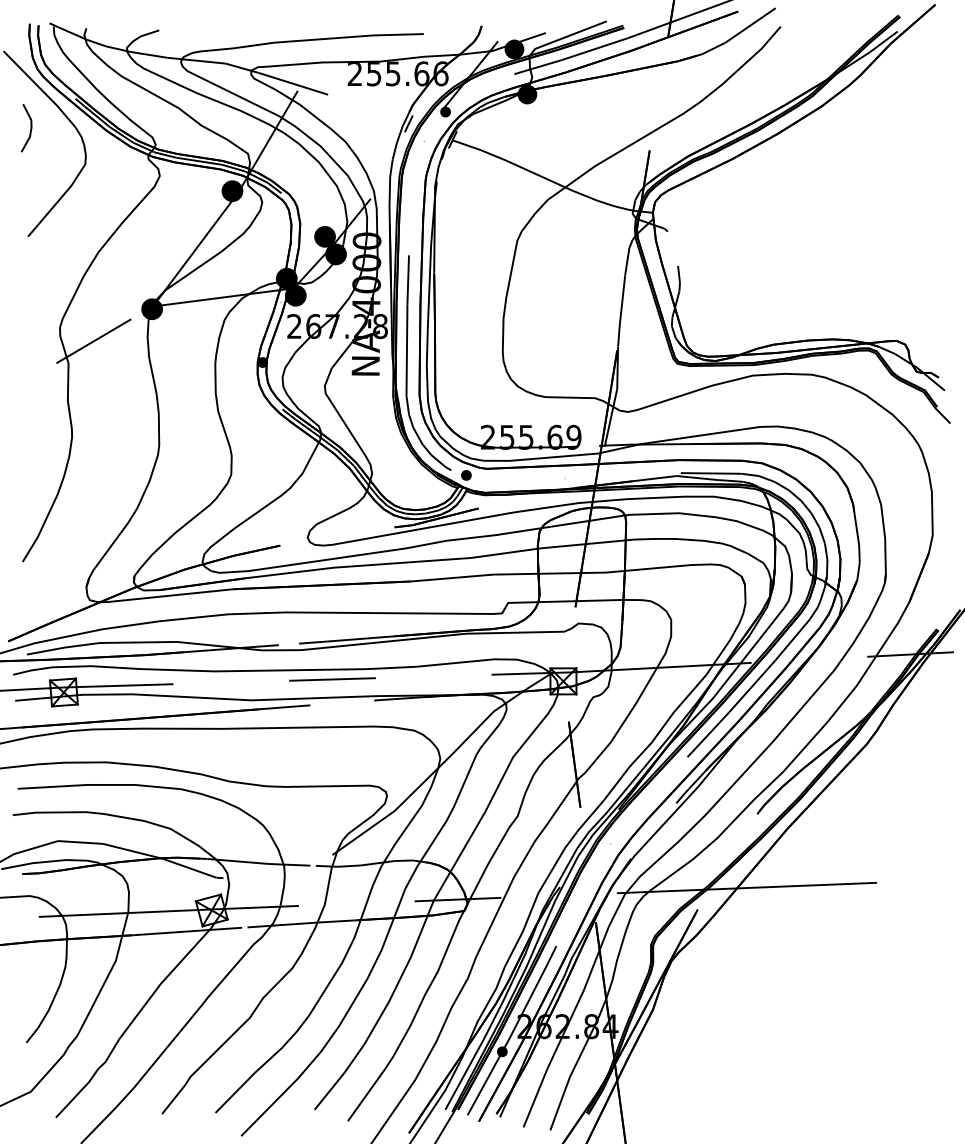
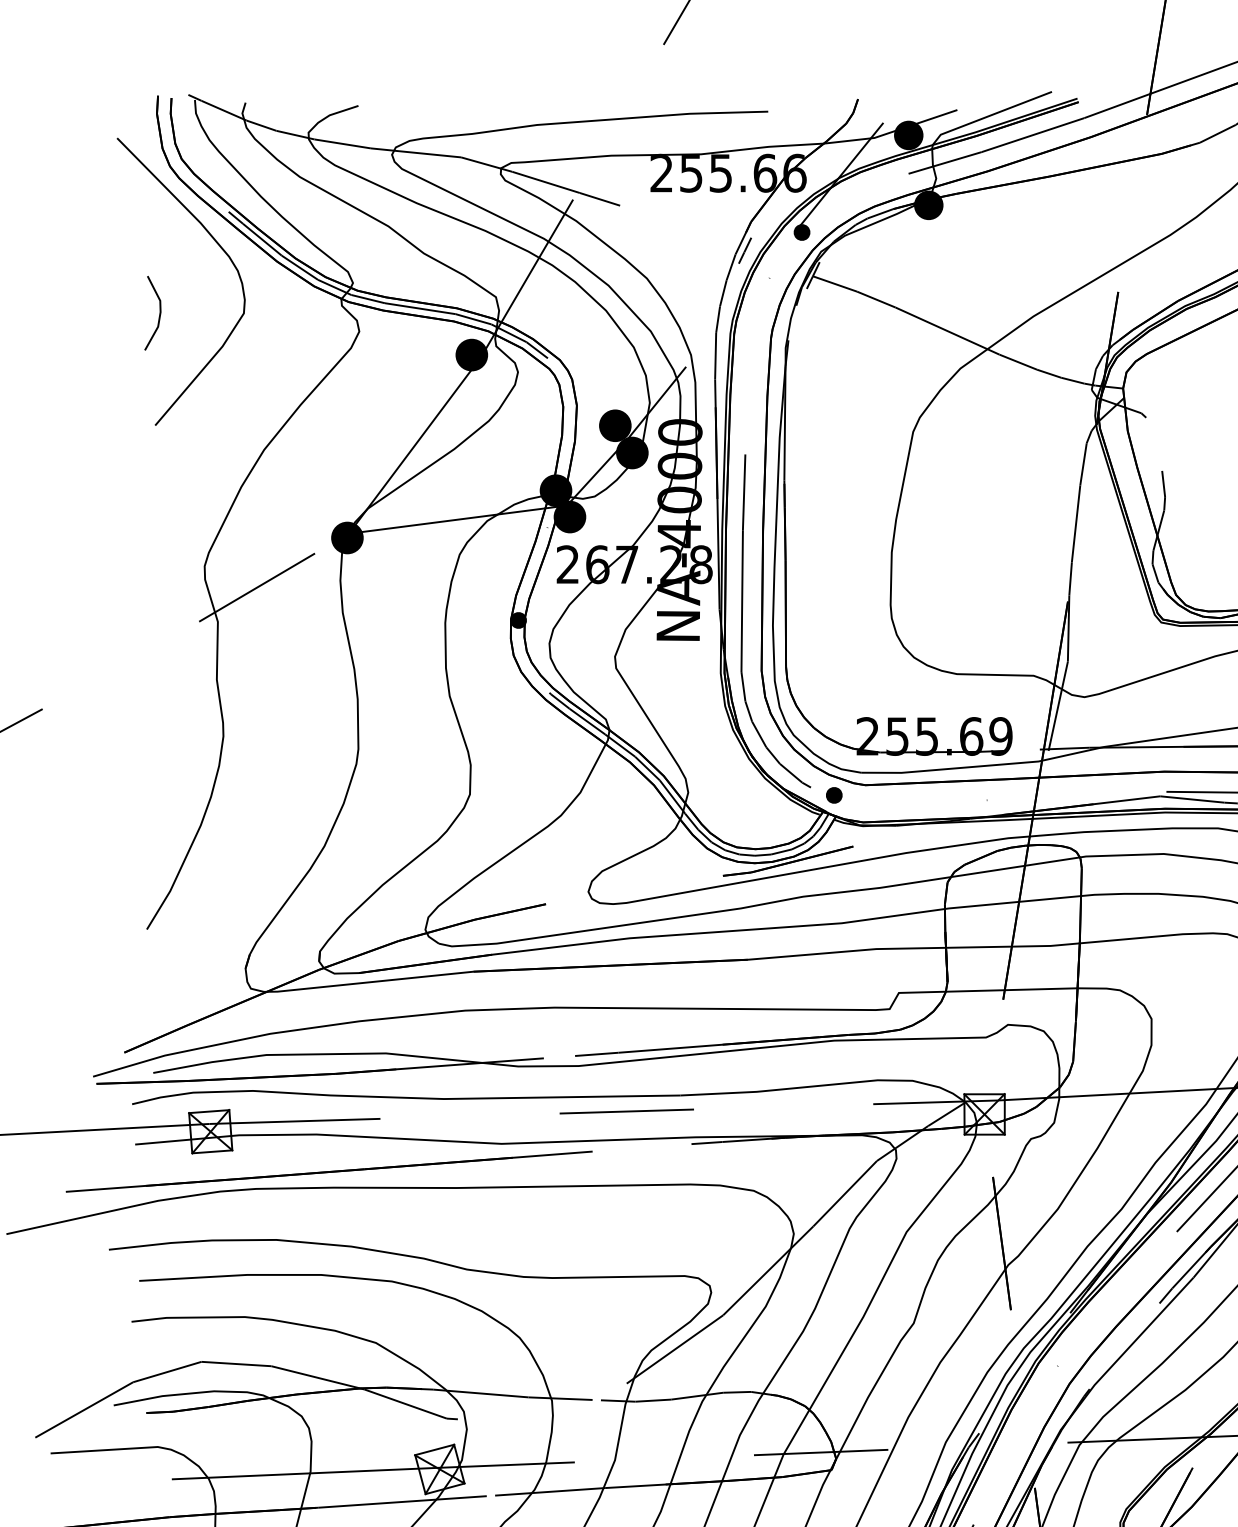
line: (30, 128) -> (158, 313), moved

